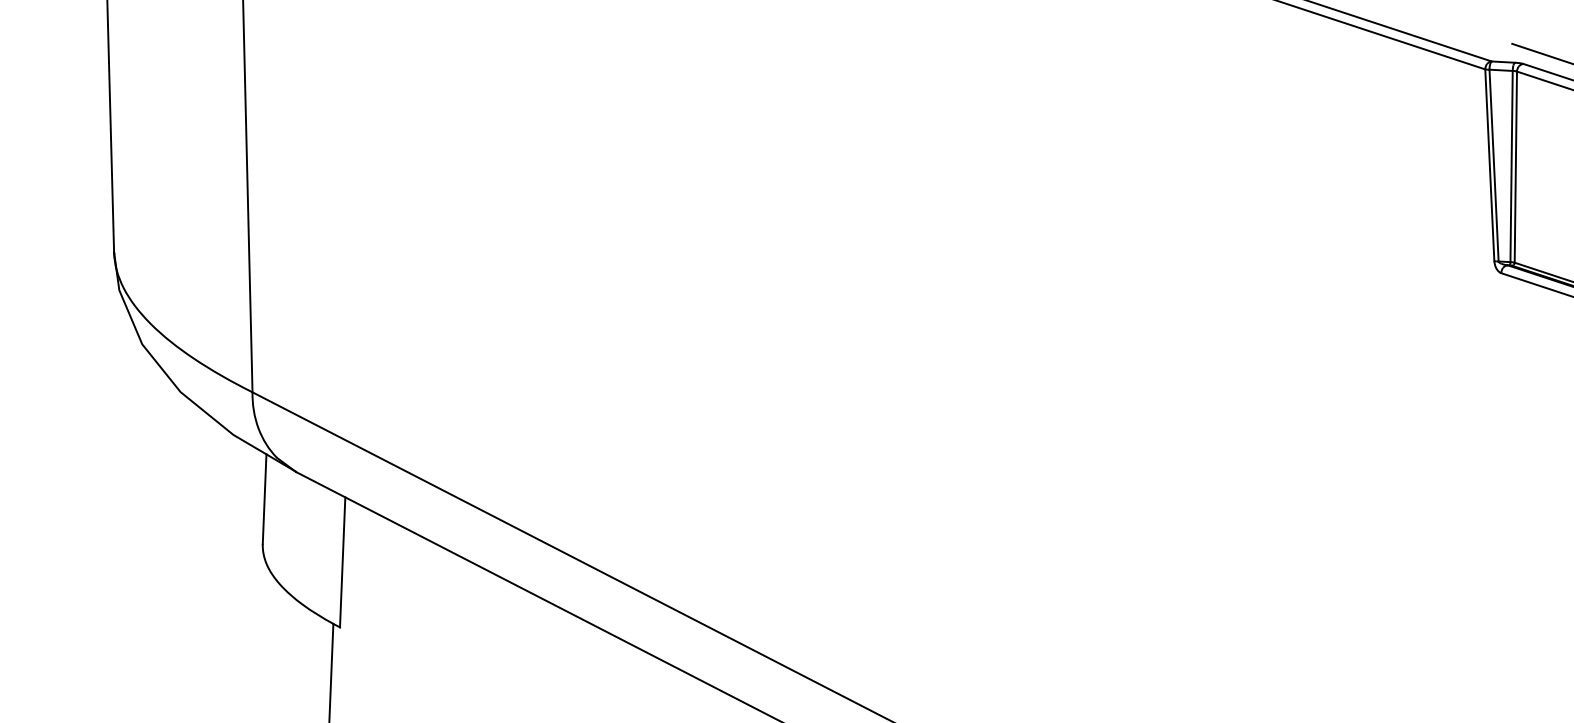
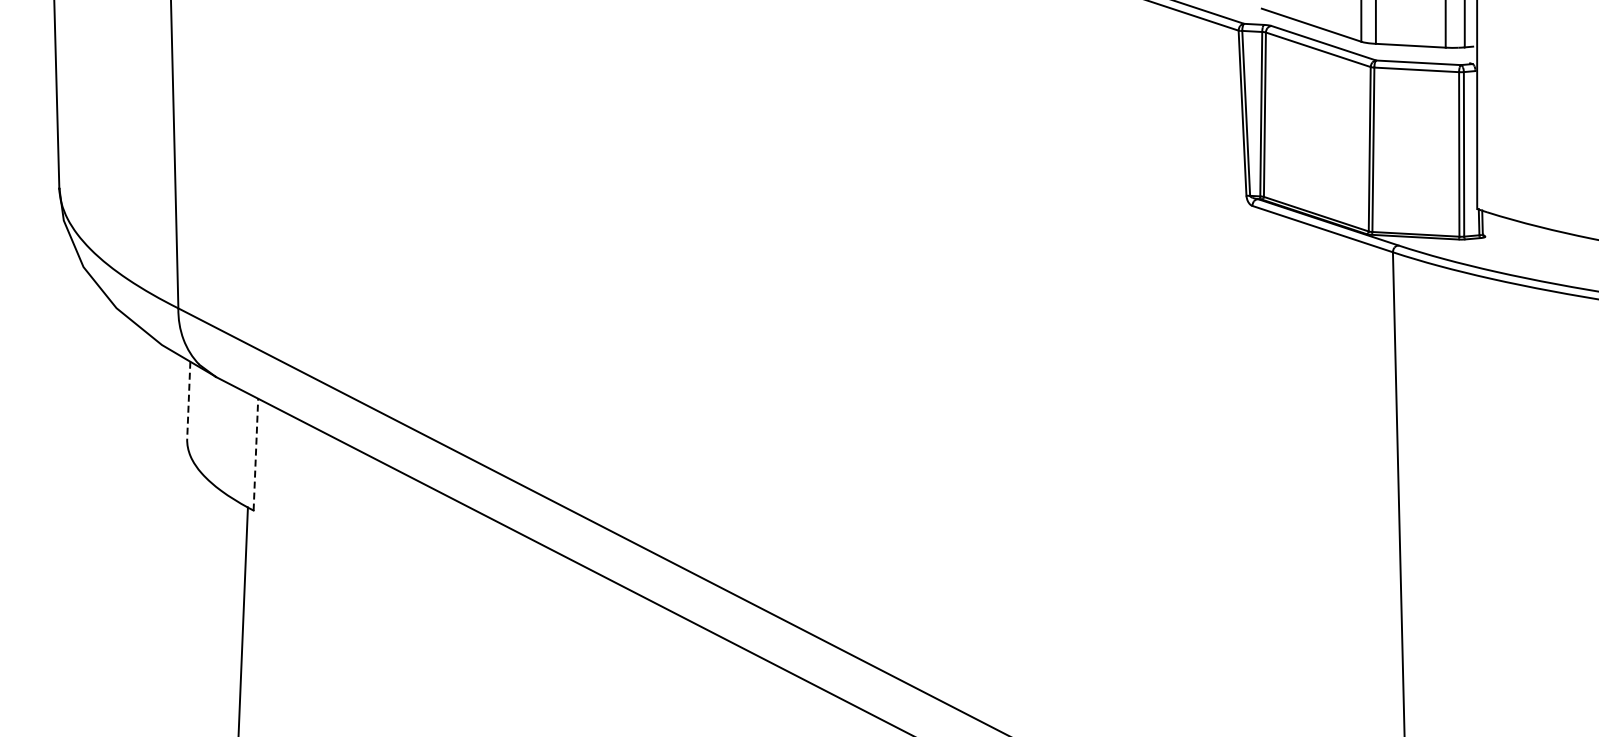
line: (264, 499) -> (188, 400), solid -> dashed
line: (342, 562) -> (255, 454), solid -> dashed

